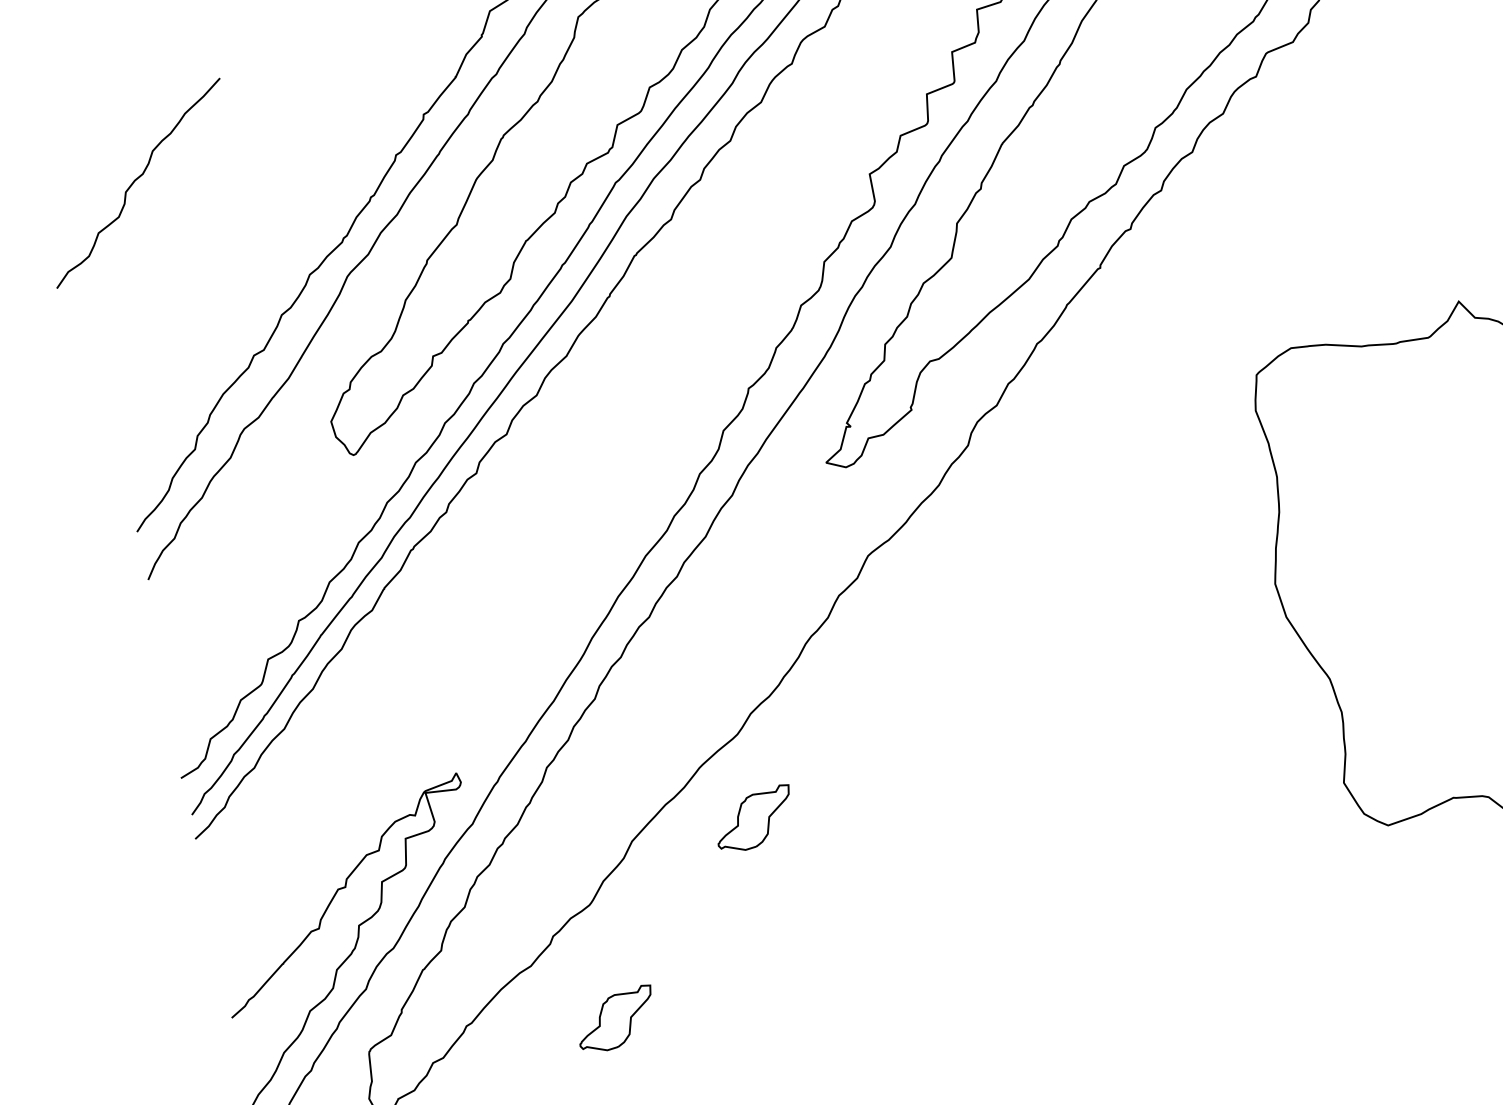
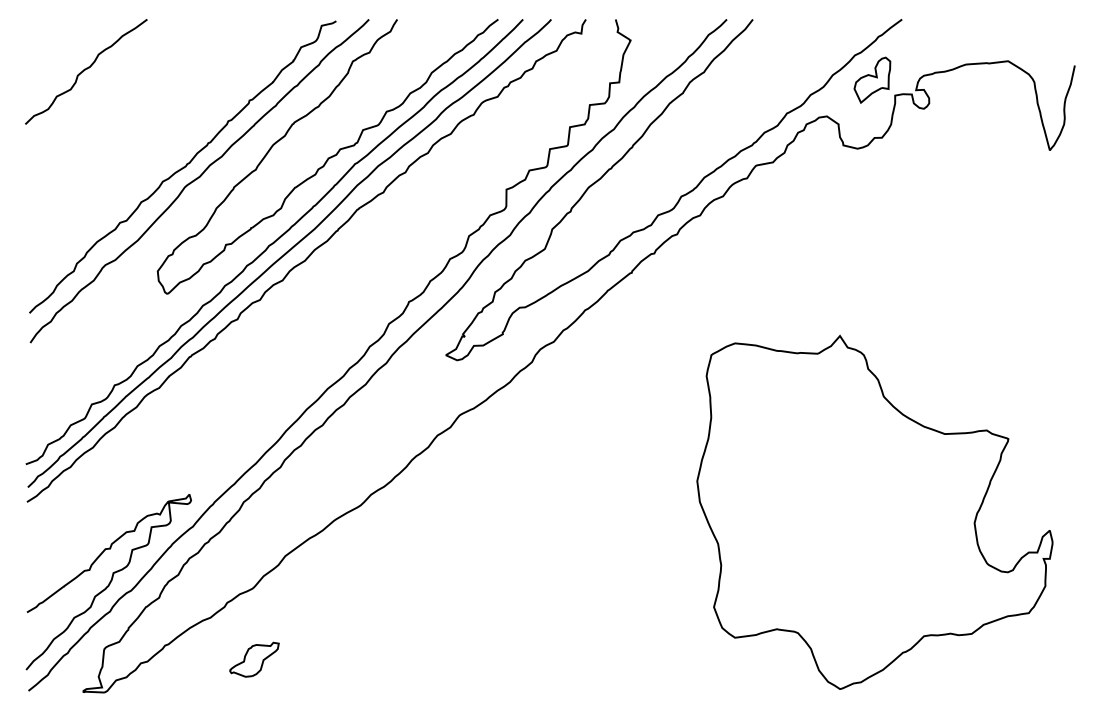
curve: (136, 181) -> (85, 70), moved
part: (754, 818) -> (360, 557), removed

